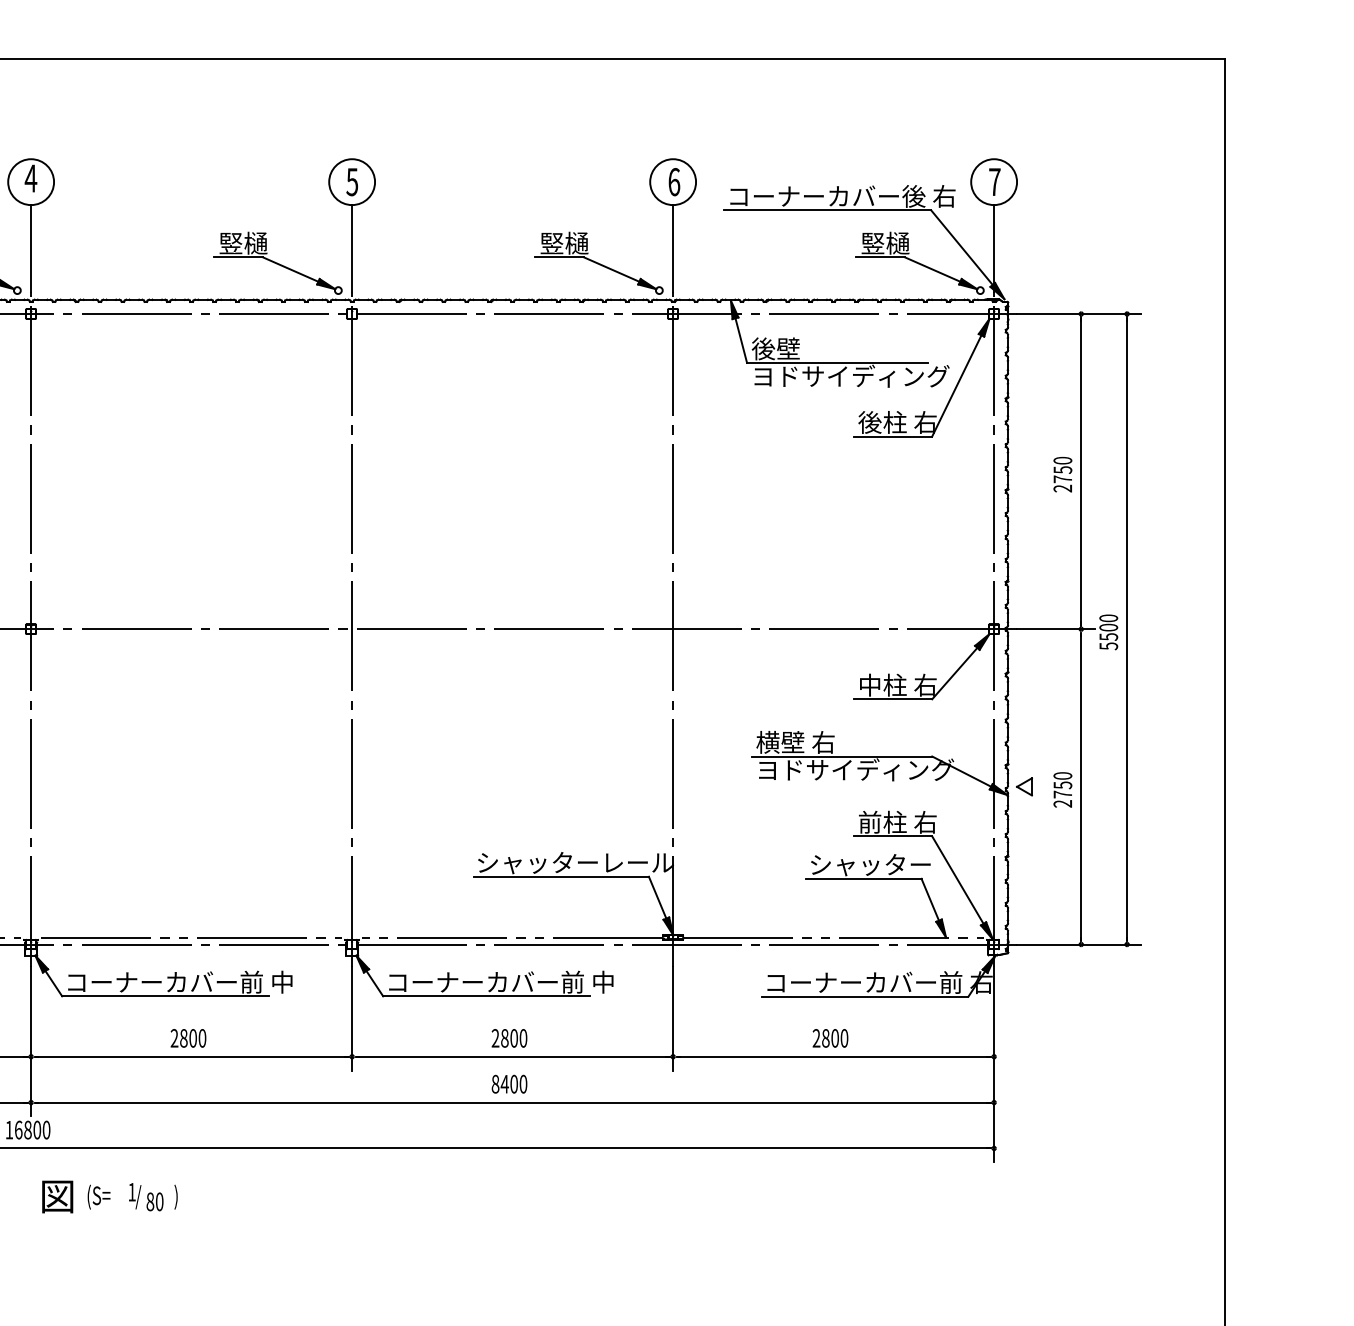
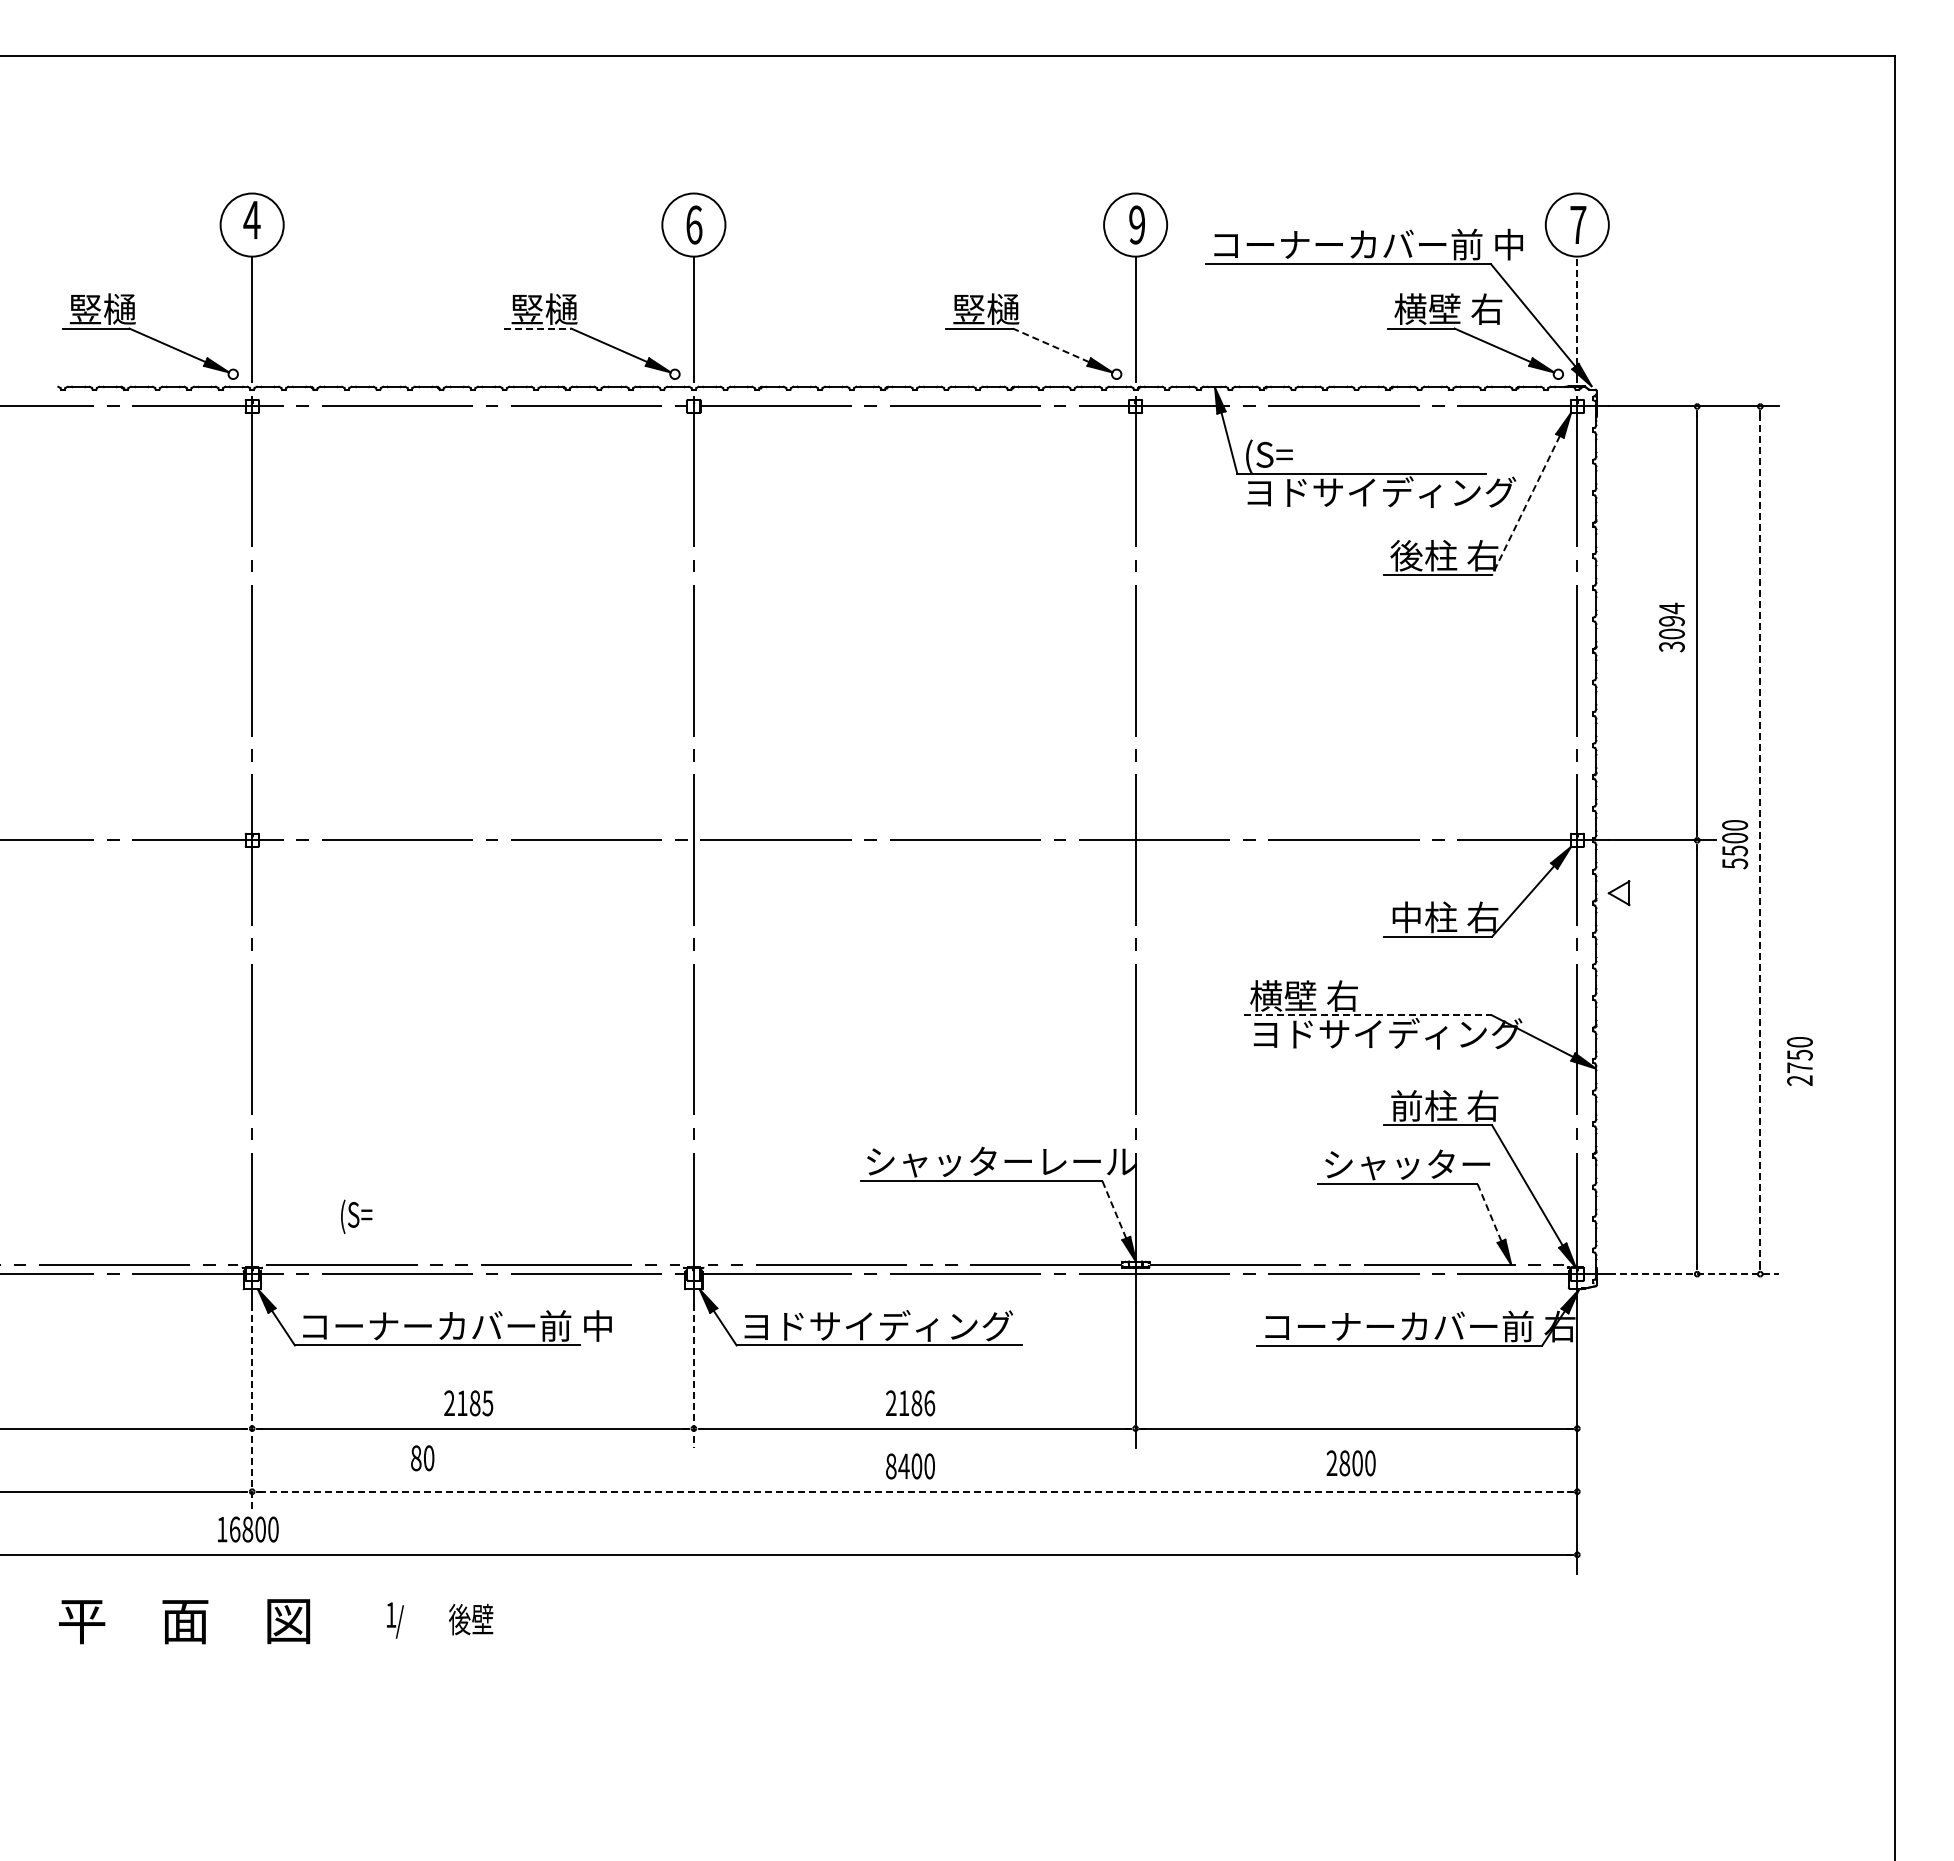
text: (351, 181) -> (693, 224), 5 -> 6
text: (674, 181) -> (1137, 224), 6 -> 9
text: (928, 196) -> (1487, 244), コーナーカバー後 右 -> コーナーカバー前 中
text: (900, 242) -> (1448, 308), 竪樋 -> 横壁 右
line: (994, 248) -> (1577, 316), solid -> dashed
line: (239, 257) -> (538, 328), solid -> dashed
line: (611, 269) -> (1051, 345), solid -> dashed
text: (775, 349) -> (1276, 455), 後壁 -> (S=
line: (956, 385) -> (1525, 505), solid -> dashed
text: (1062, 474) -> (1671, 627), 2750 -> 3094
line: (1127, 629) -> (1760, 840), solid -> dashed
line: (842, 756) -> (1368, 1015), solid -> dashed
part: (1024, 787) -> (1618, 893), moved
text: (1062, 789) -> (1799, 1061), moved
line: (657, 897) -> (1114, 1209), solid -> dashed
line: (930, 899) -> (1489, 1212), solid -> dashed
line: (1079, 944) -> (1694, 1274), solid -> dashed
text: (500, 981) -> (898, 1325), コーナーカバー前 中 -> ヨドサイディング
line: (351, 1018) -> (693, 1375), solid -> dashed
text: (193, 1038) -> (475, 1403), 2800 -> 2185
text: (513, 1038) -> (916, 1403), 2800 -> 2186
text: (830, 1038) -> (1350, 1463), moved
line: (31, 1042) -> (252, 1408), solid -> dashed
line: (513, 1102) -> (915, 1491), solid -> dashed
text: (98, 1196) -> (356, 1216), moved
text: (190, 1196) -> (471, 1621), ) -> 後壁
text: (154, 1202) -> (422, 1458), moved

